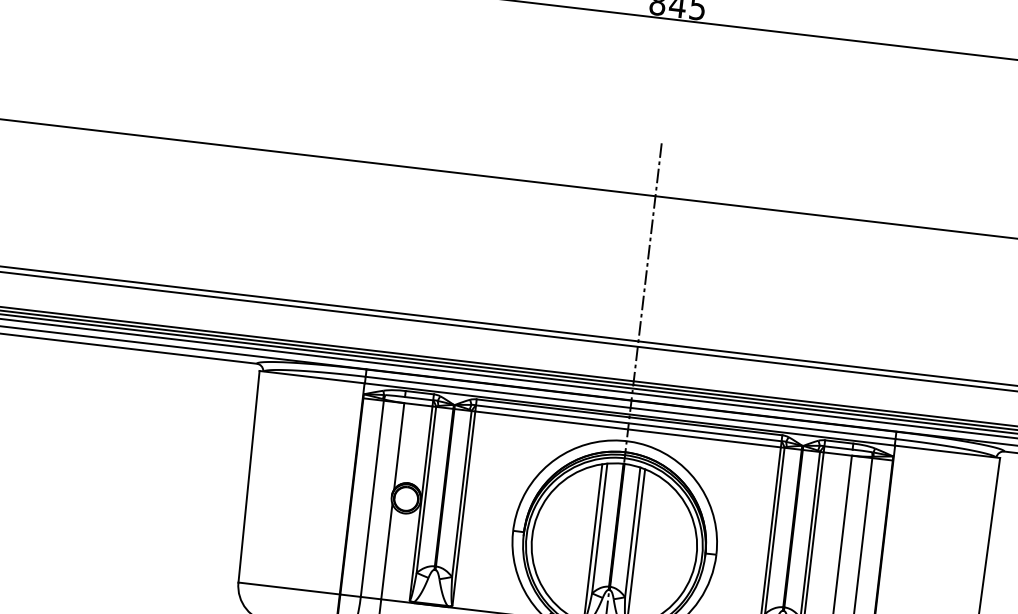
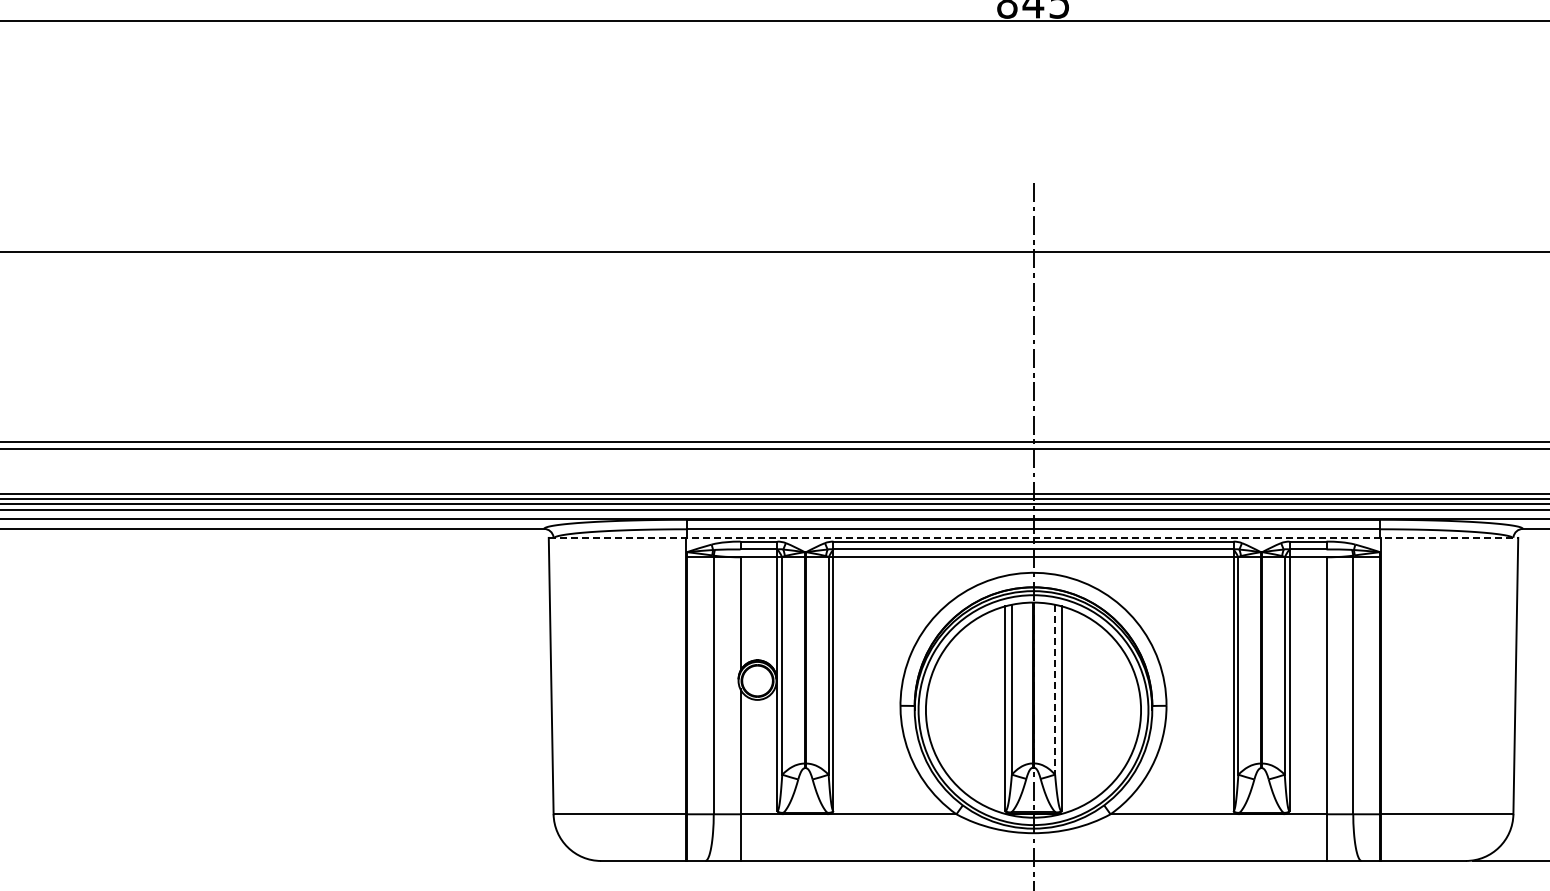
line: (629, 414) -> (1033, 537), solid -> dashed
line: (633, 532) -> (1055, 689), solid -> dashed

